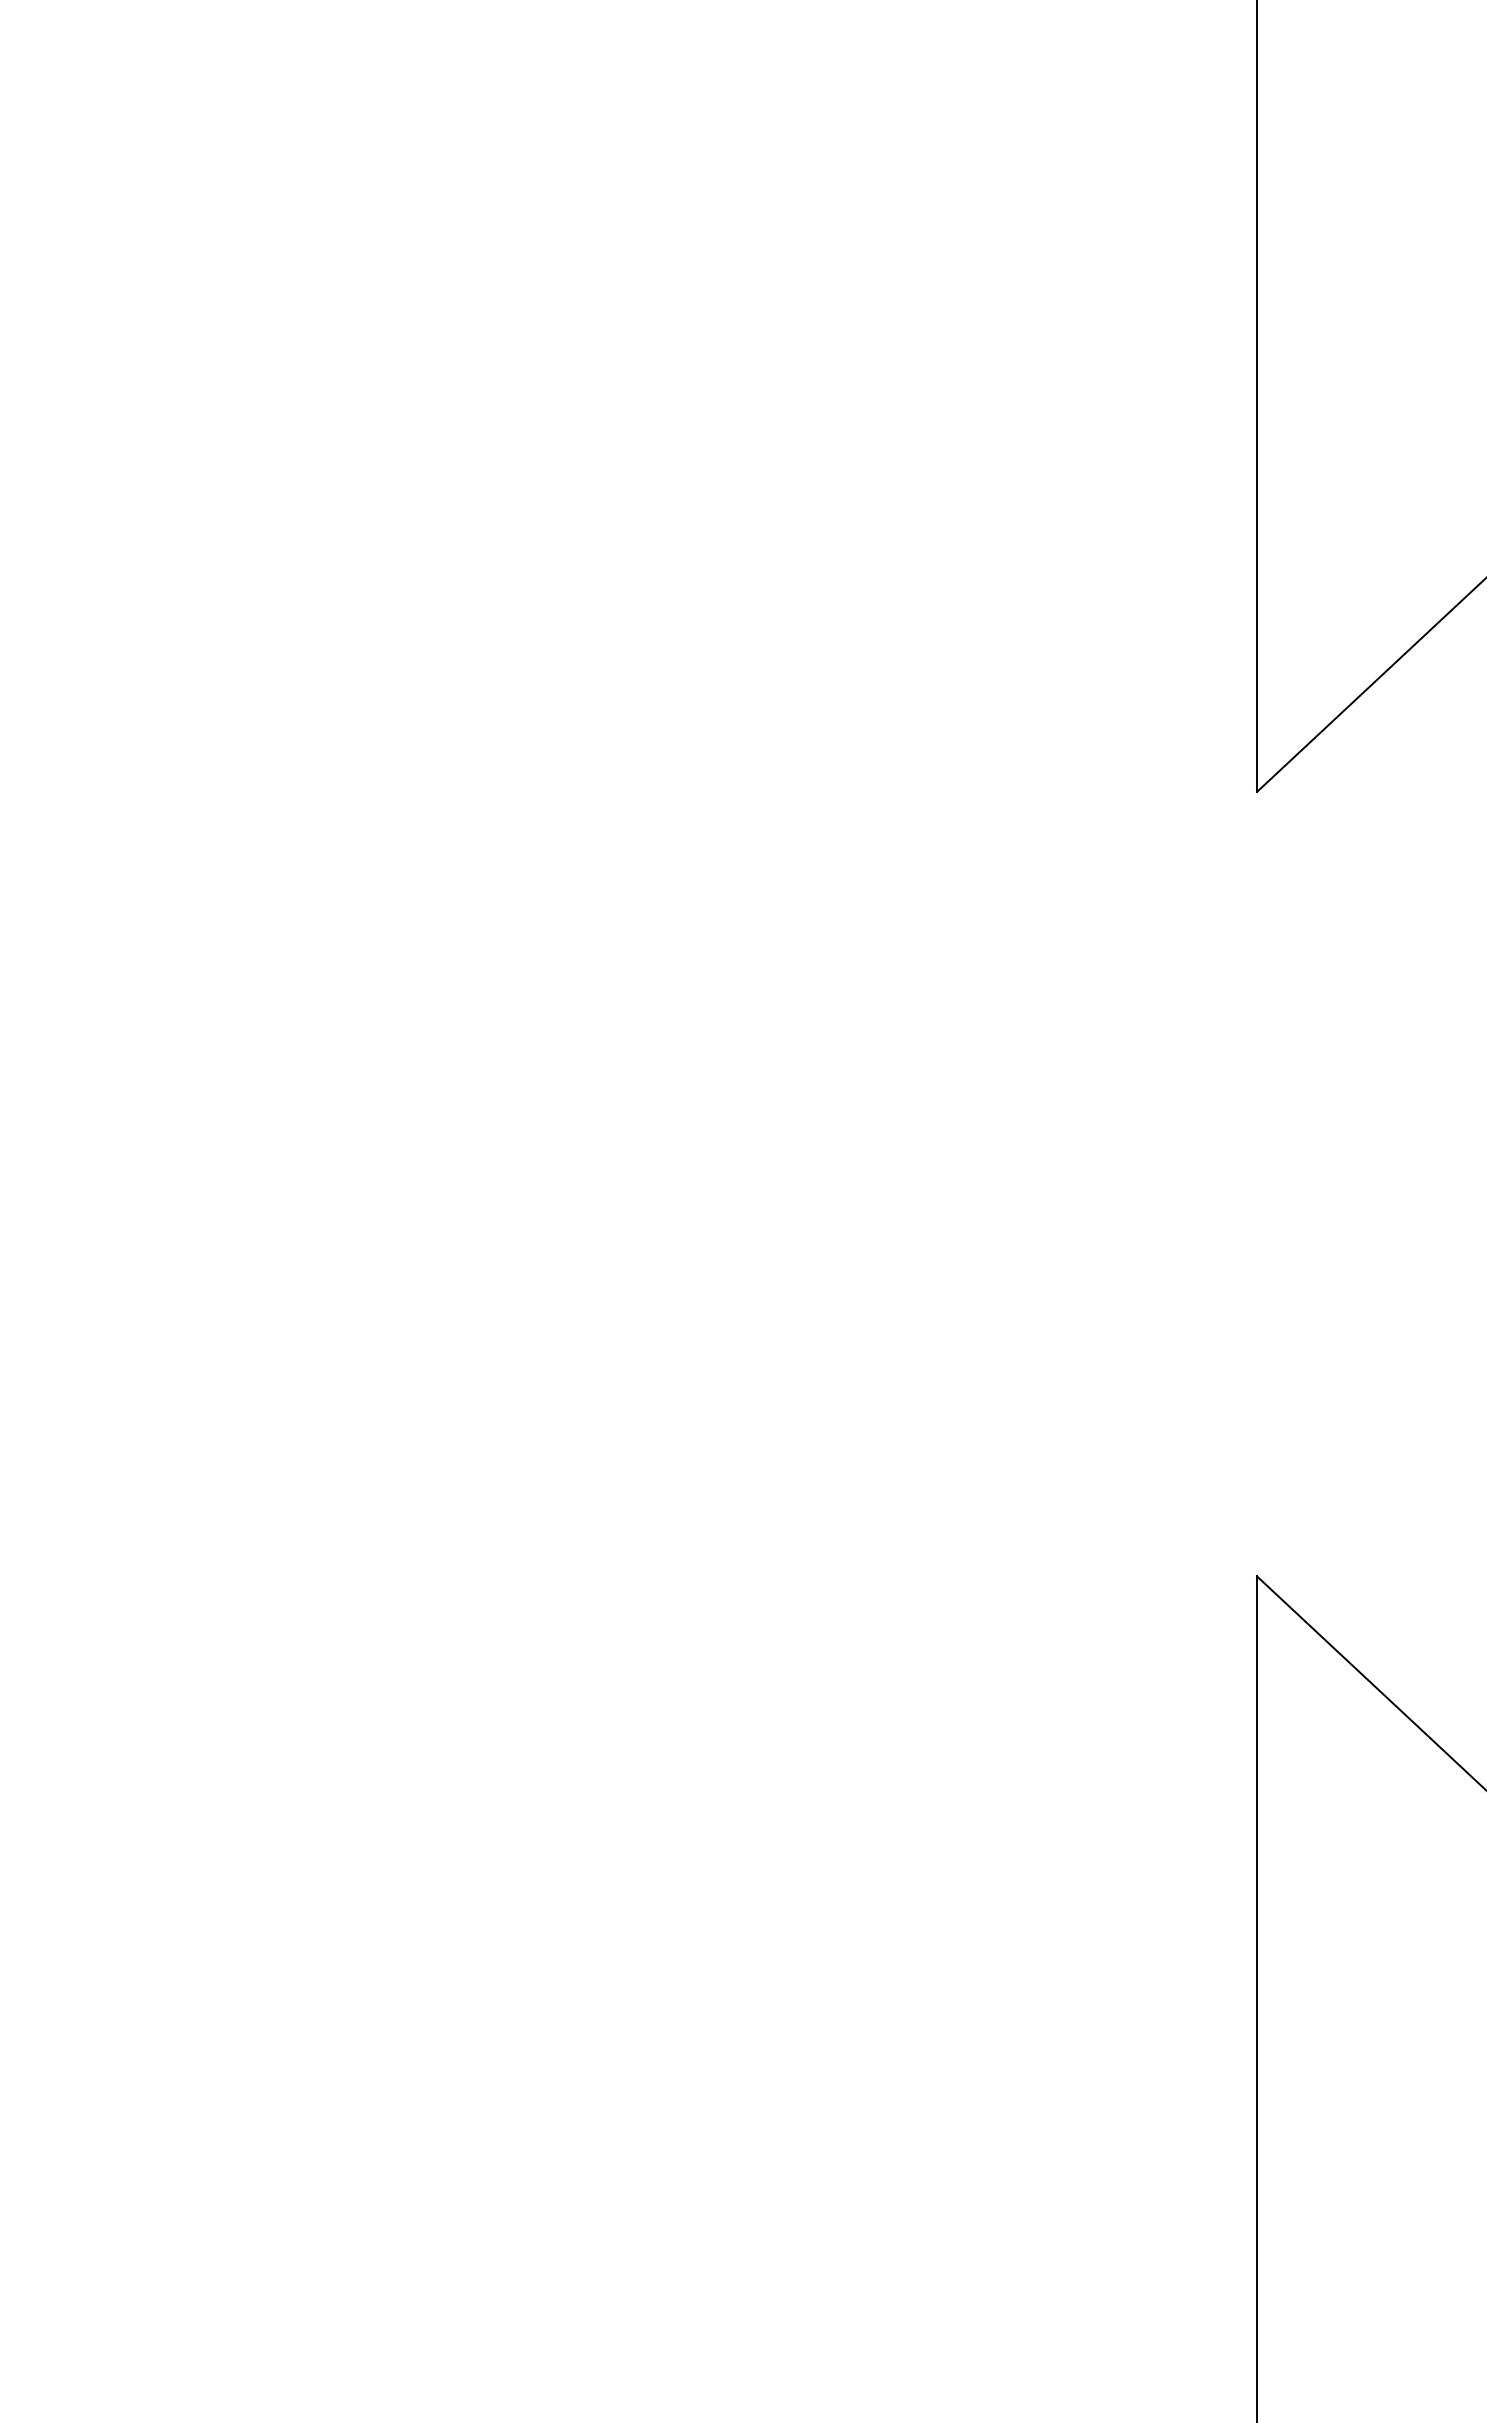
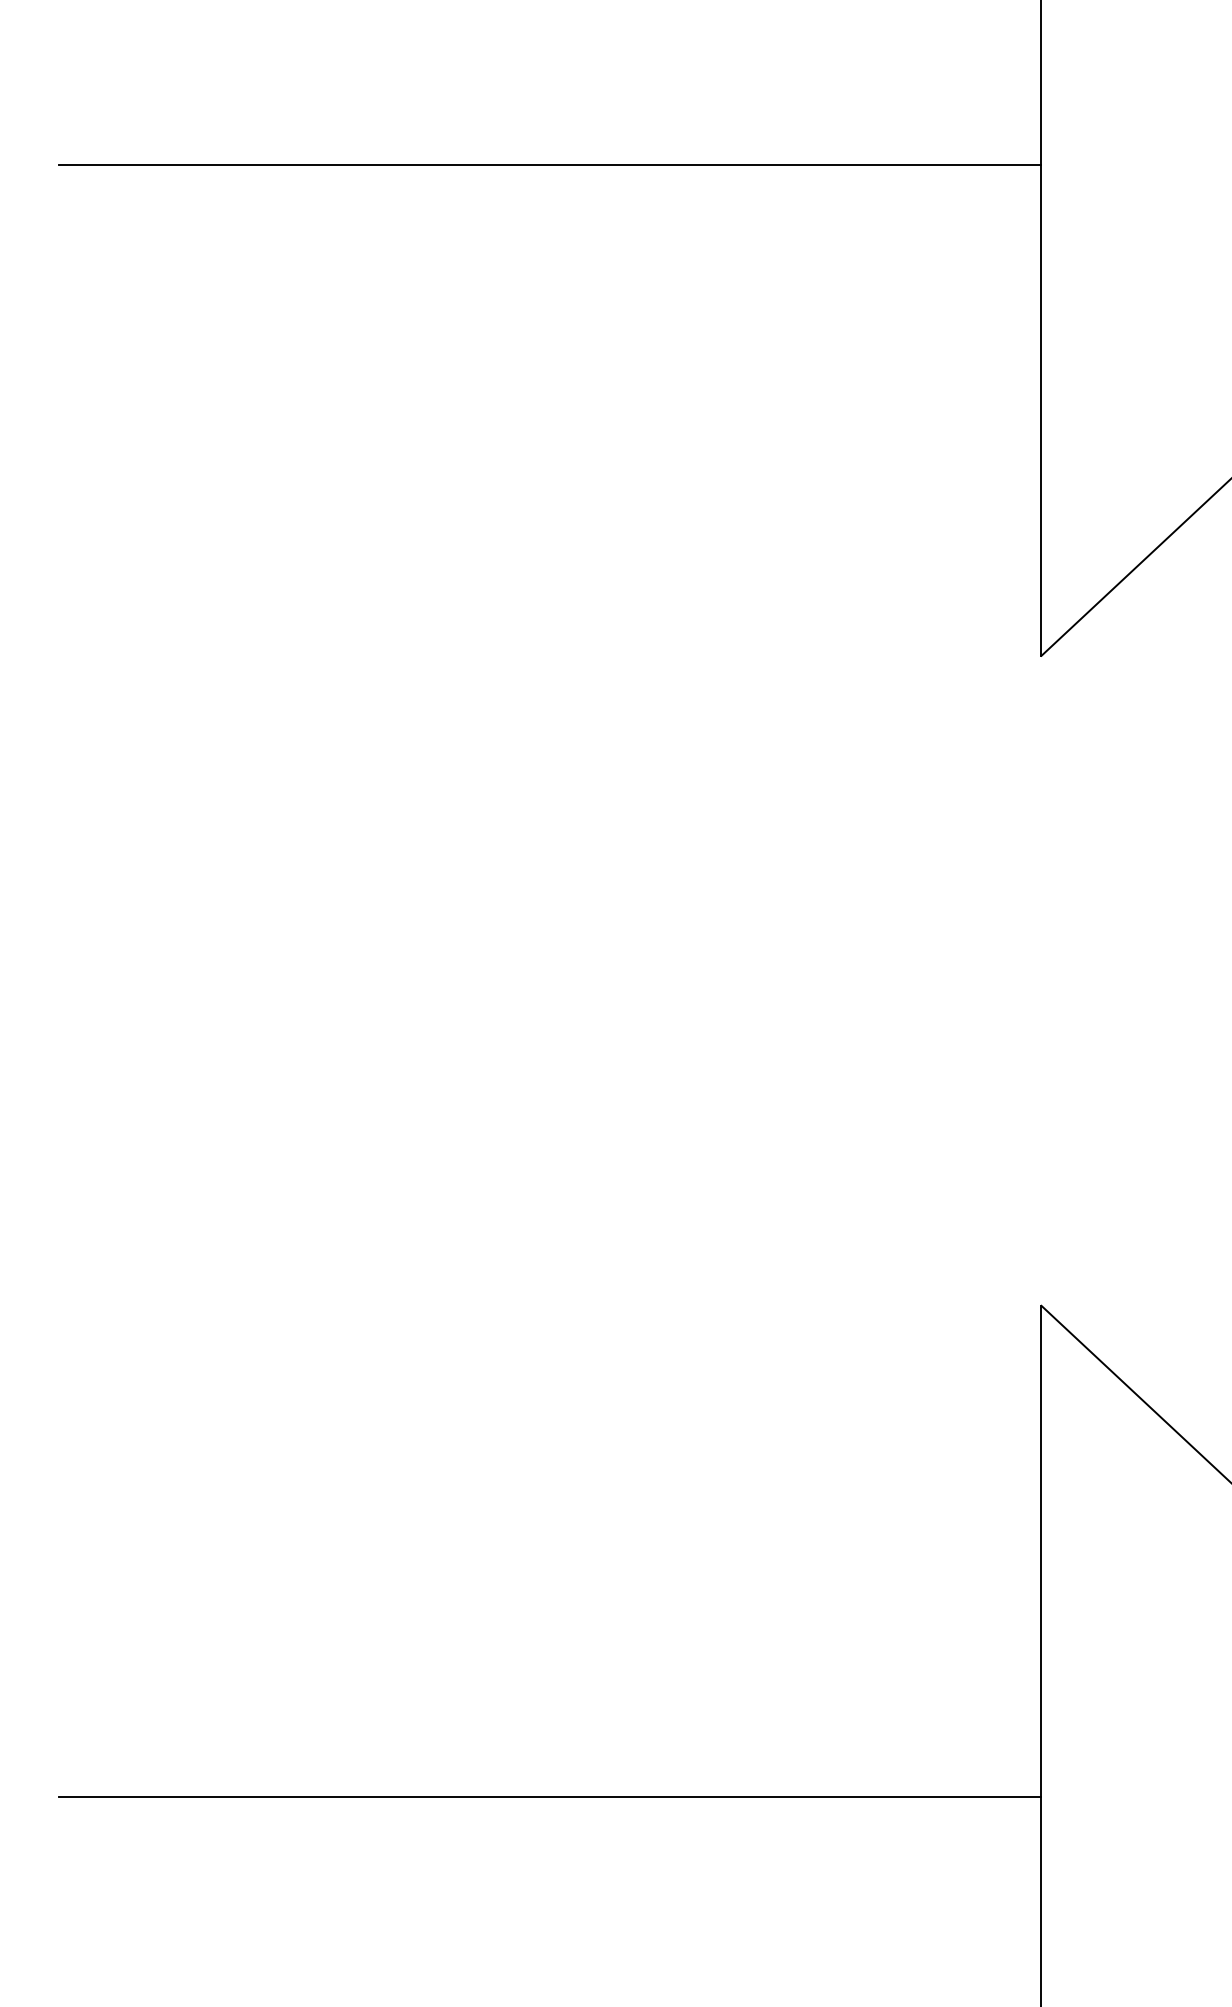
line: (663, 198) -> (549, 164), added
line: (663, 2169) -> (549, 1797), added

